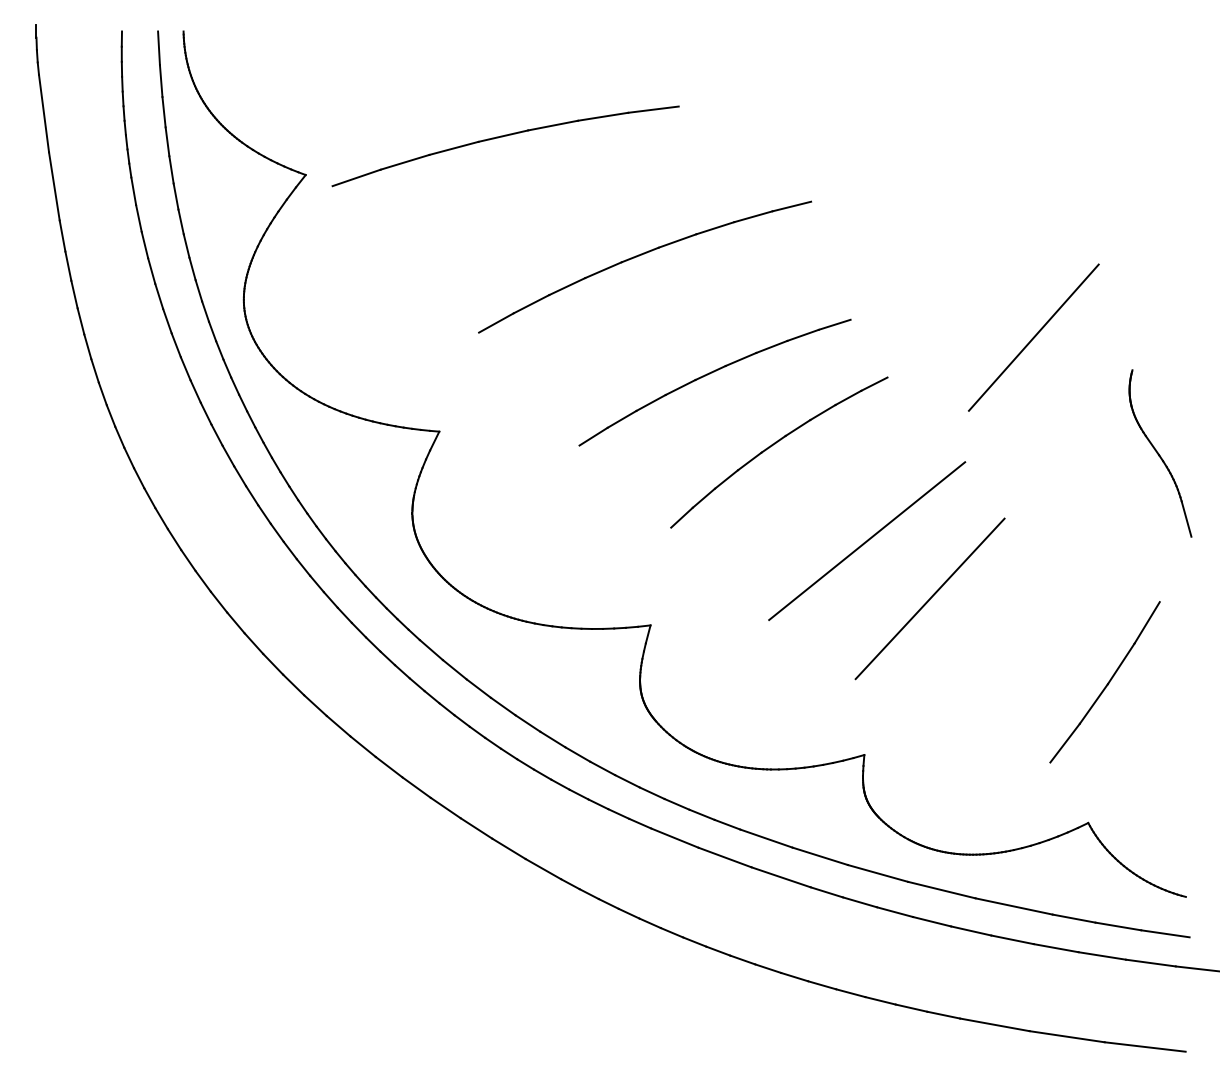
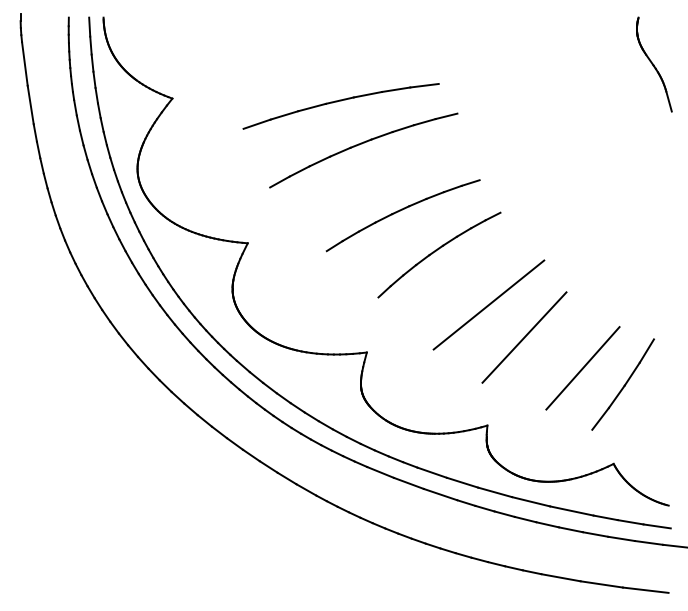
part: (504, 146) -> (340, 106), moved
line: (1033, 338) -> (582, 368), moved
part: (1160, 453) -> (654, 64), moved

